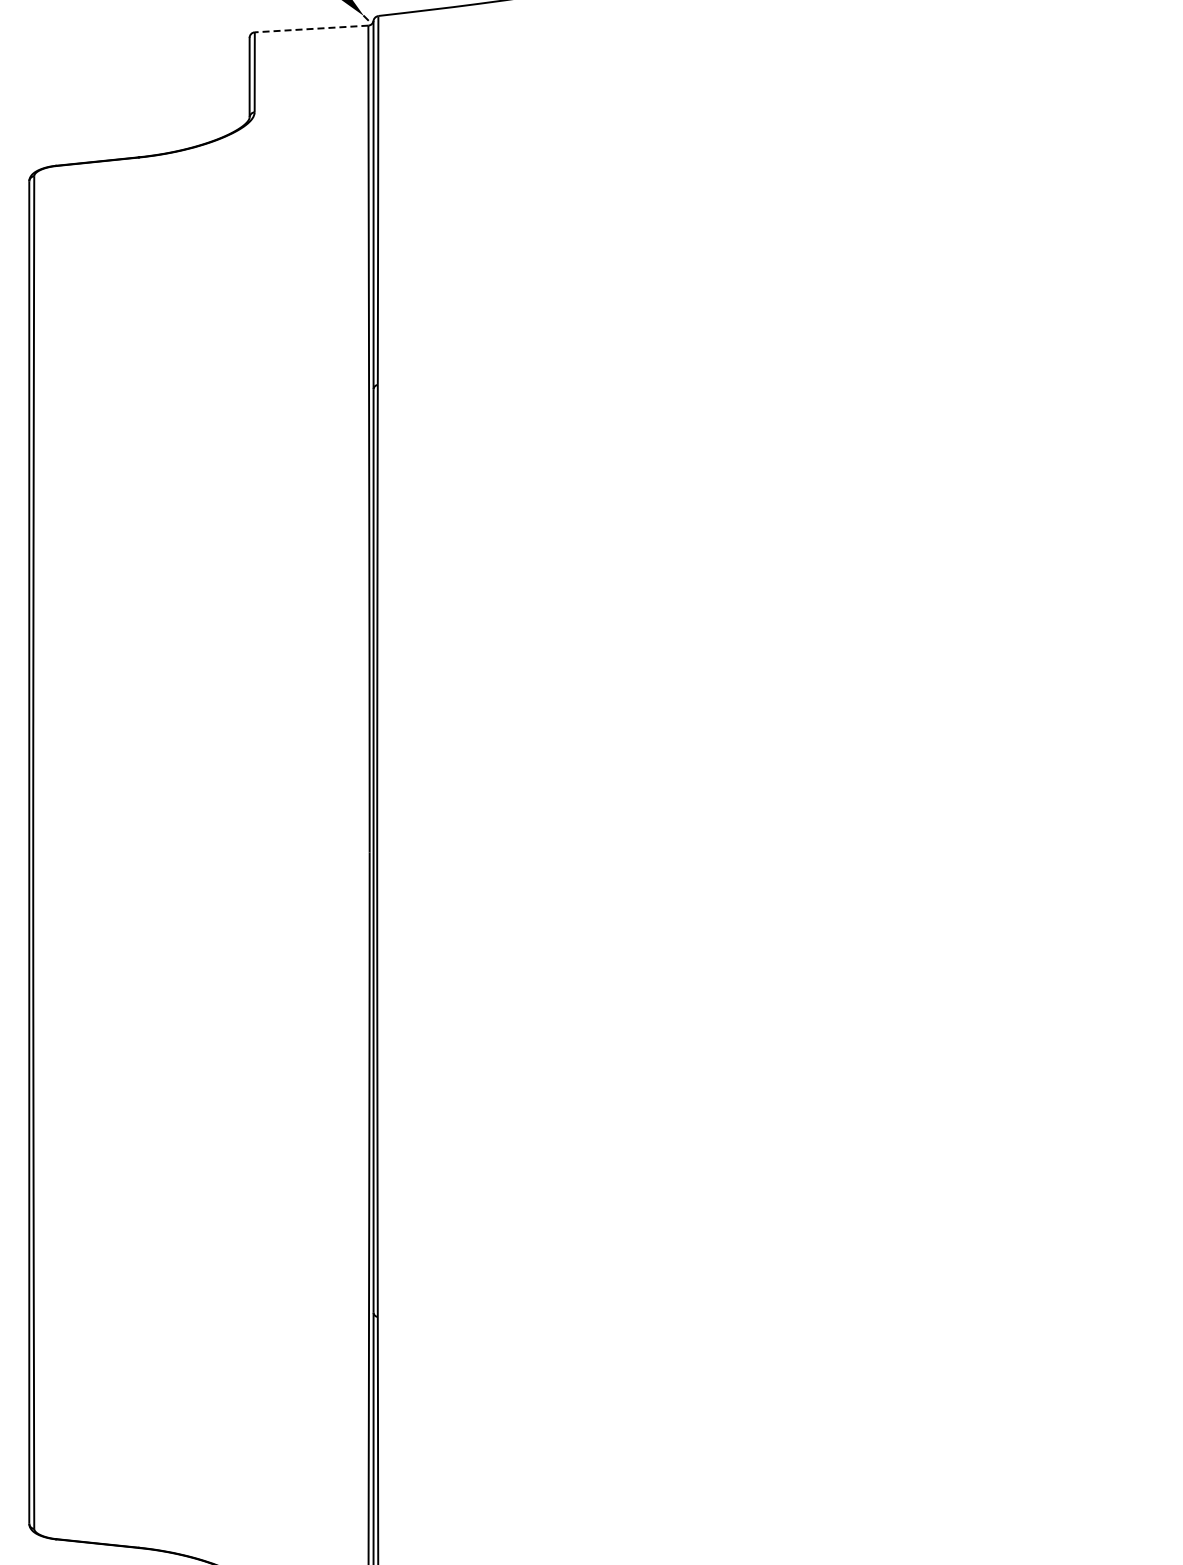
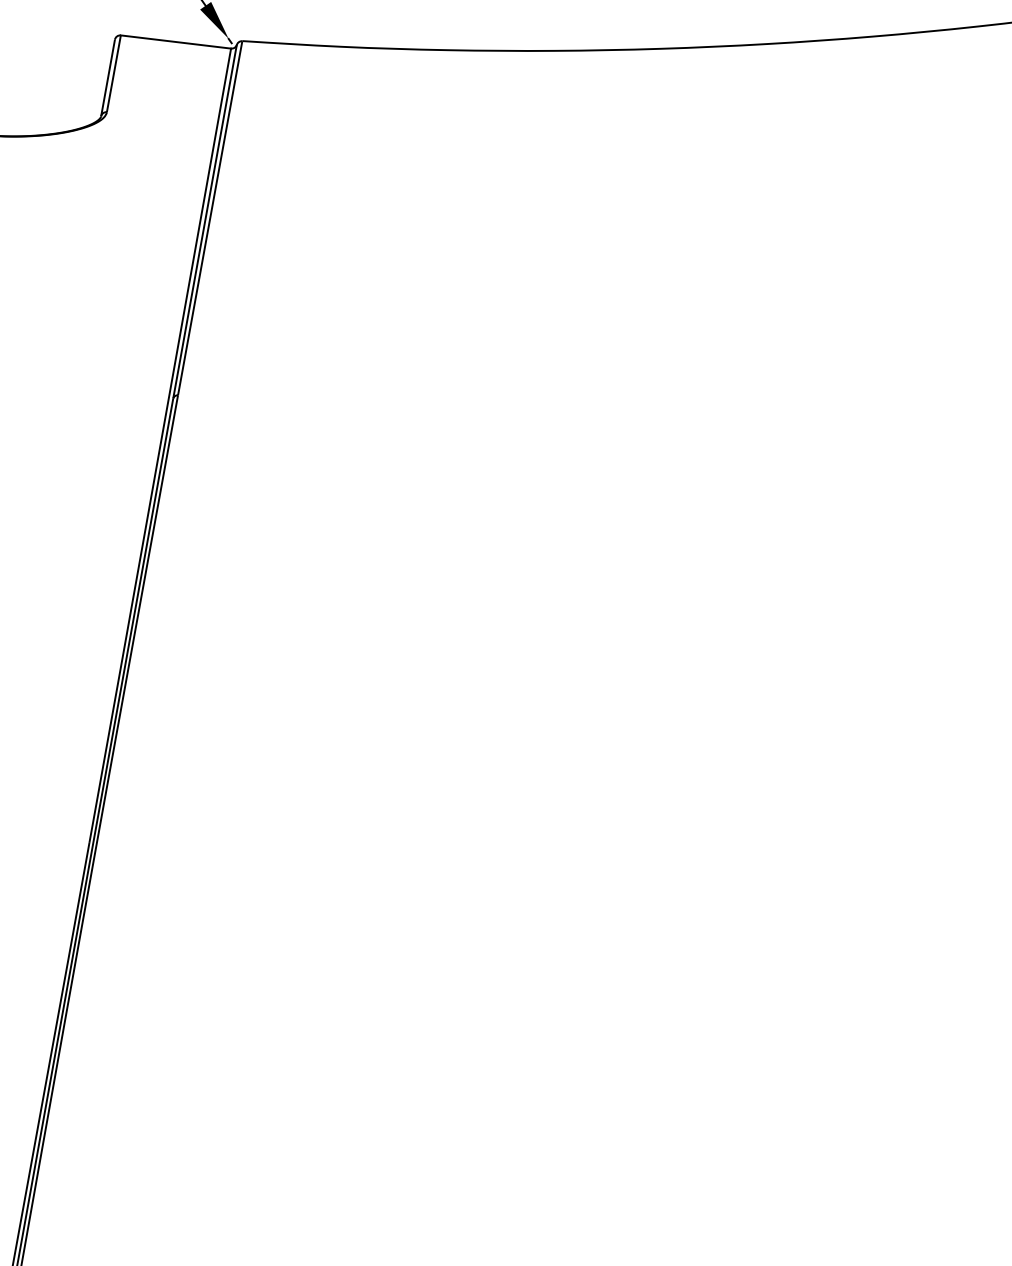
line: (311, 28) -> (175, 41), dashed -> solid

